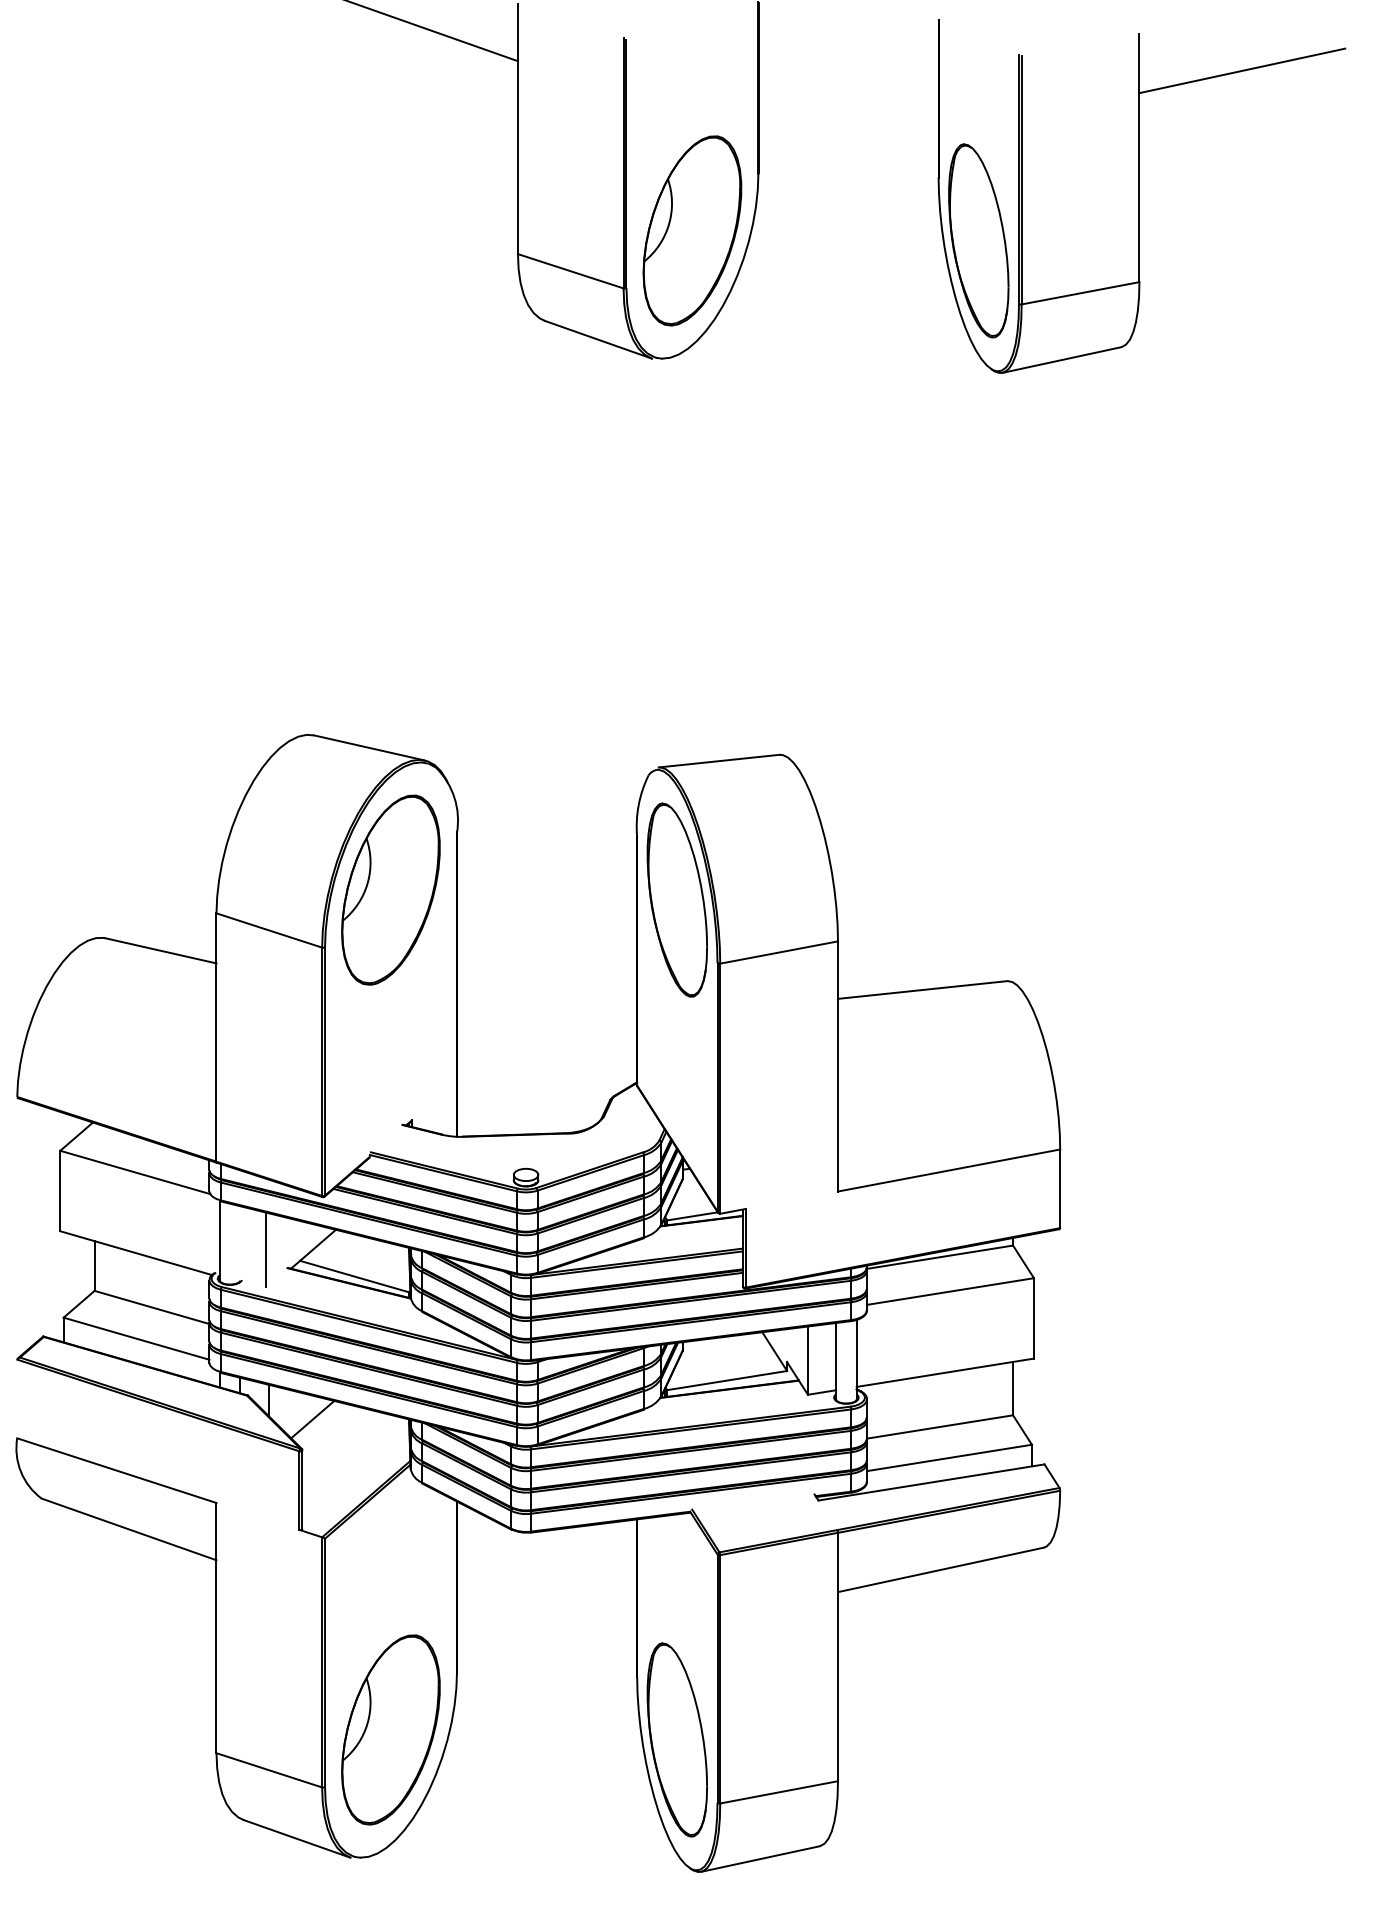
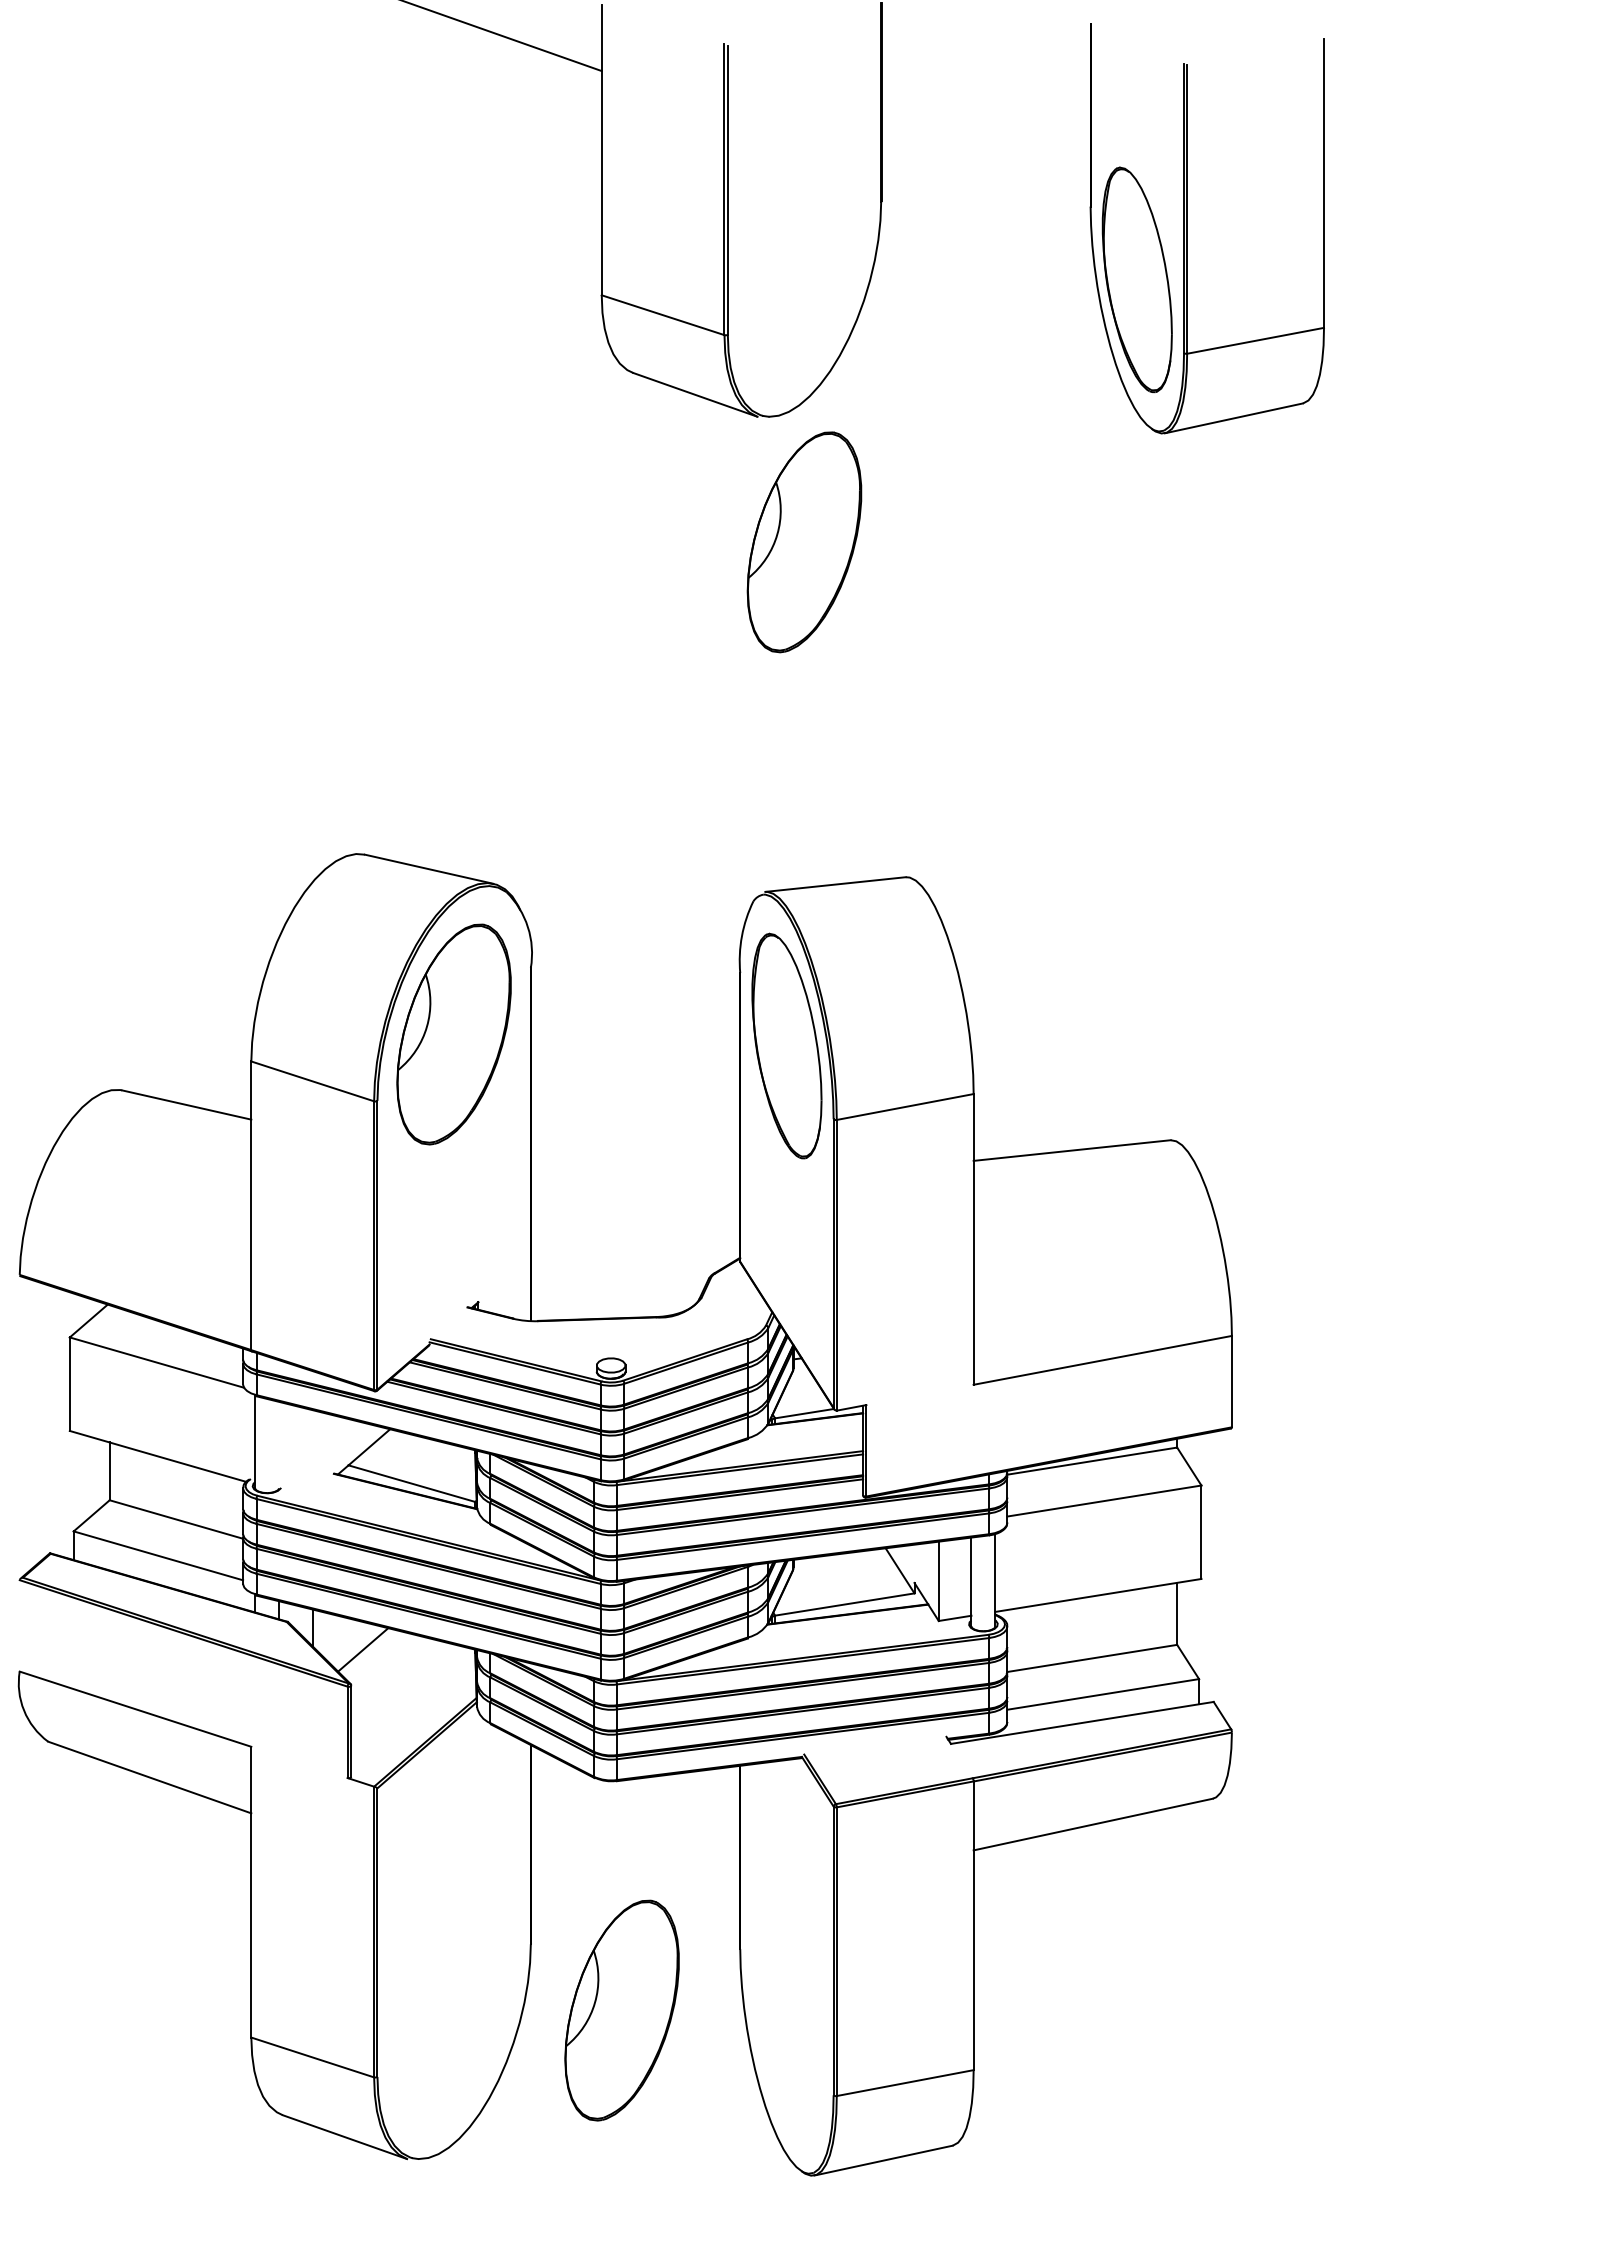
line: (1242, 71) -> (1443, 82), removed
part: (692, 231) -> (804, 542), moved
line: (265, 1249) -> (308, 1452), removed
part: (390, 1729) -> (621, 2010), moved
part: (676, 1739) -> (786, 2021), removed

